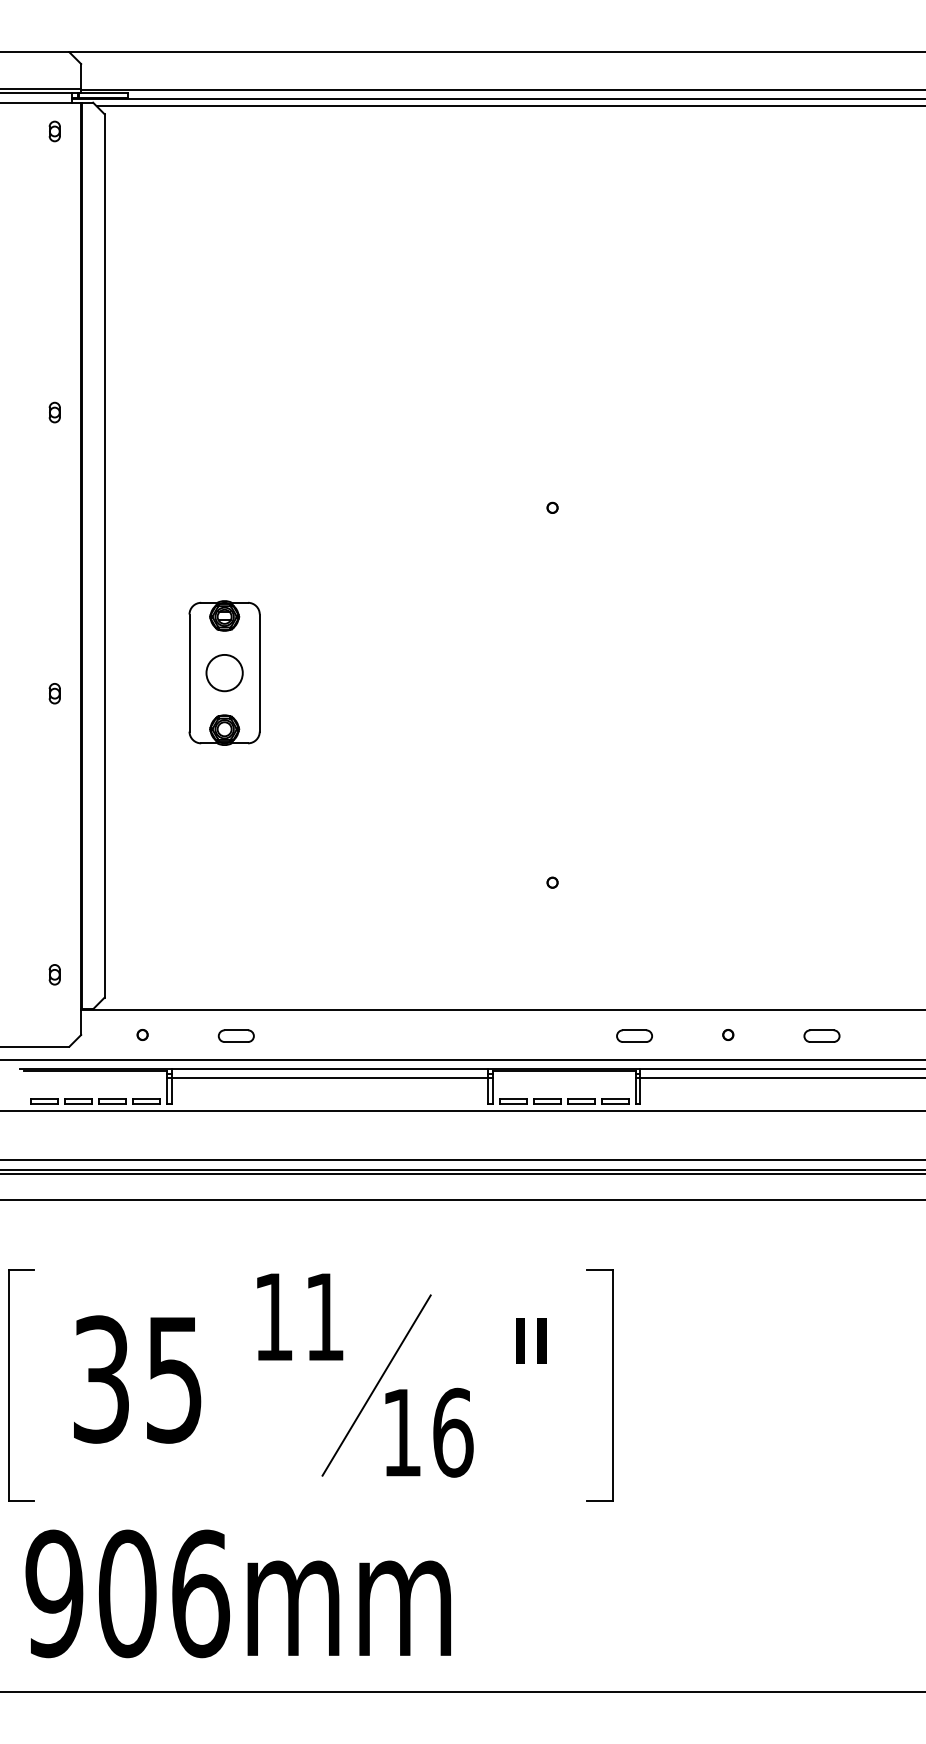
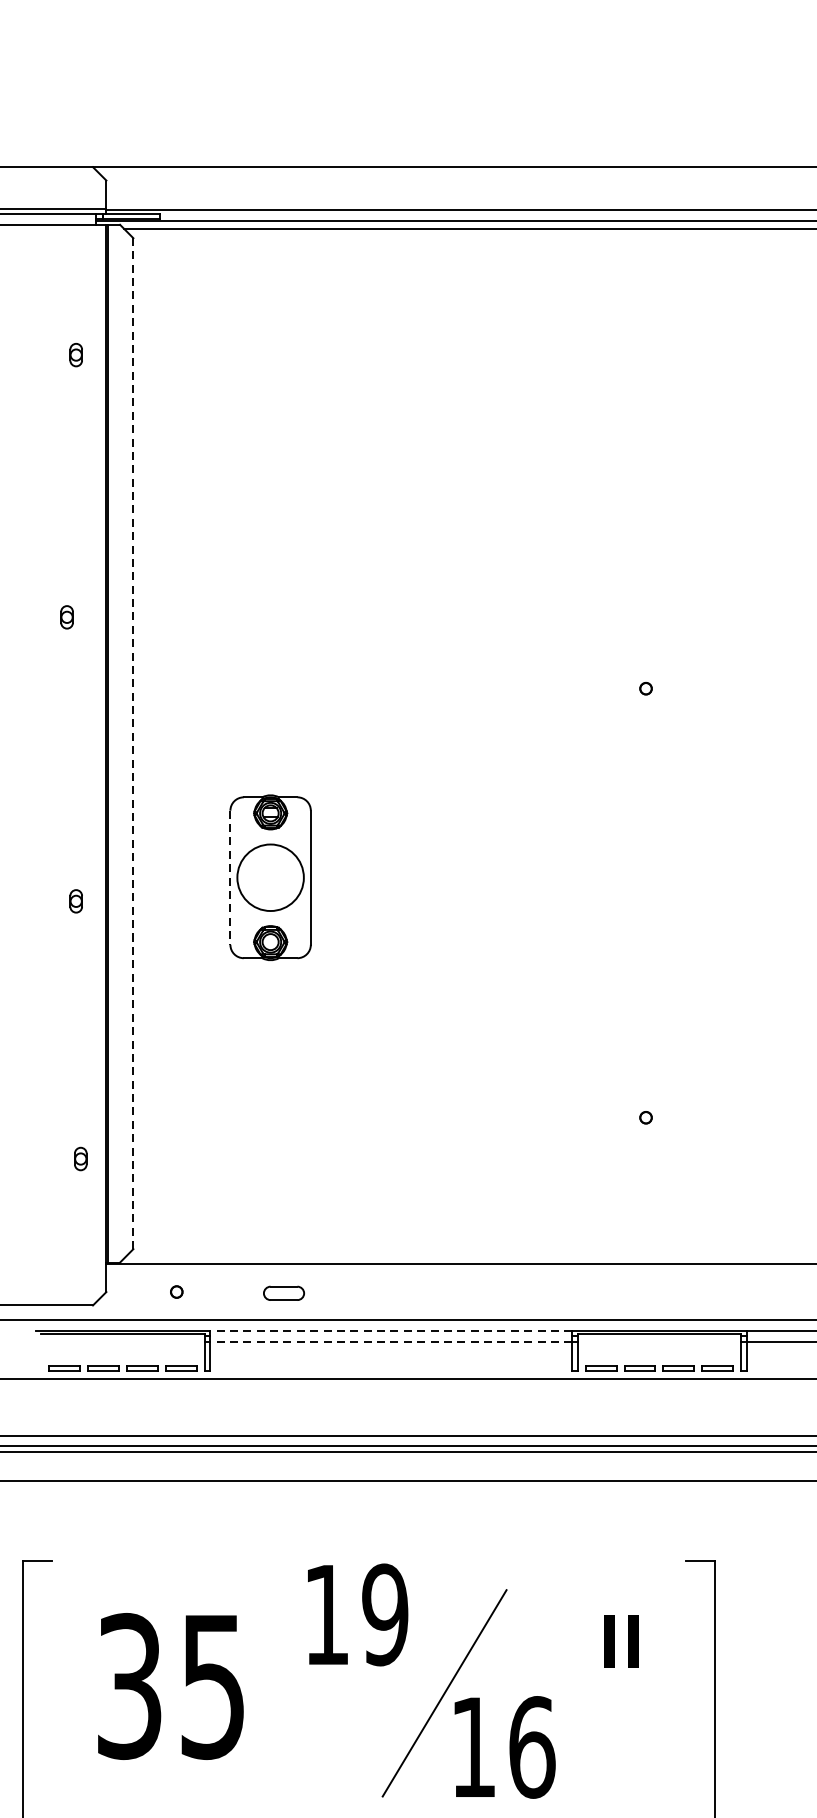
part: (54, 131) -> (75, 355), moved
part: (54, 412) -> (66, 617), moved
line: (104, 555) -> (133, 743), solid -> dashed
circle: (224, 672) -> (270, 877), size x1.6
line: (189, 673) -> (230, 878), solid -> dashed
part: (54, 974) -> (80, 1158), moved
part: (634, 1035) -> (739, 1292), removed
line: (329, 1068) -> (390, 1330), solid -> dashed
line: (329, 1078) -> (390, 1341), solid -> dashed
text: (324, 1317) -> (384, 1615), 11 -> 19

